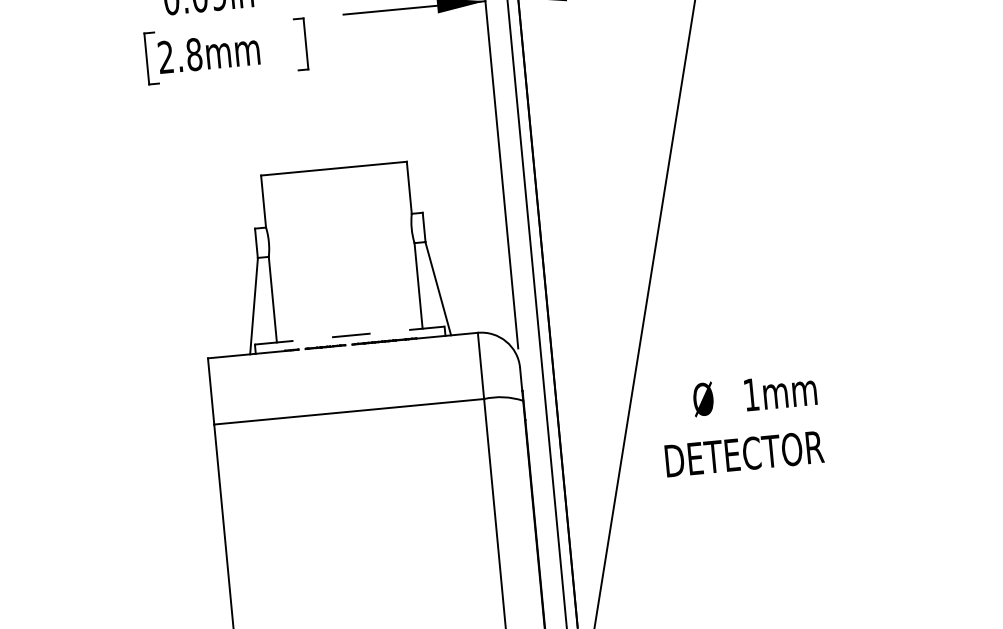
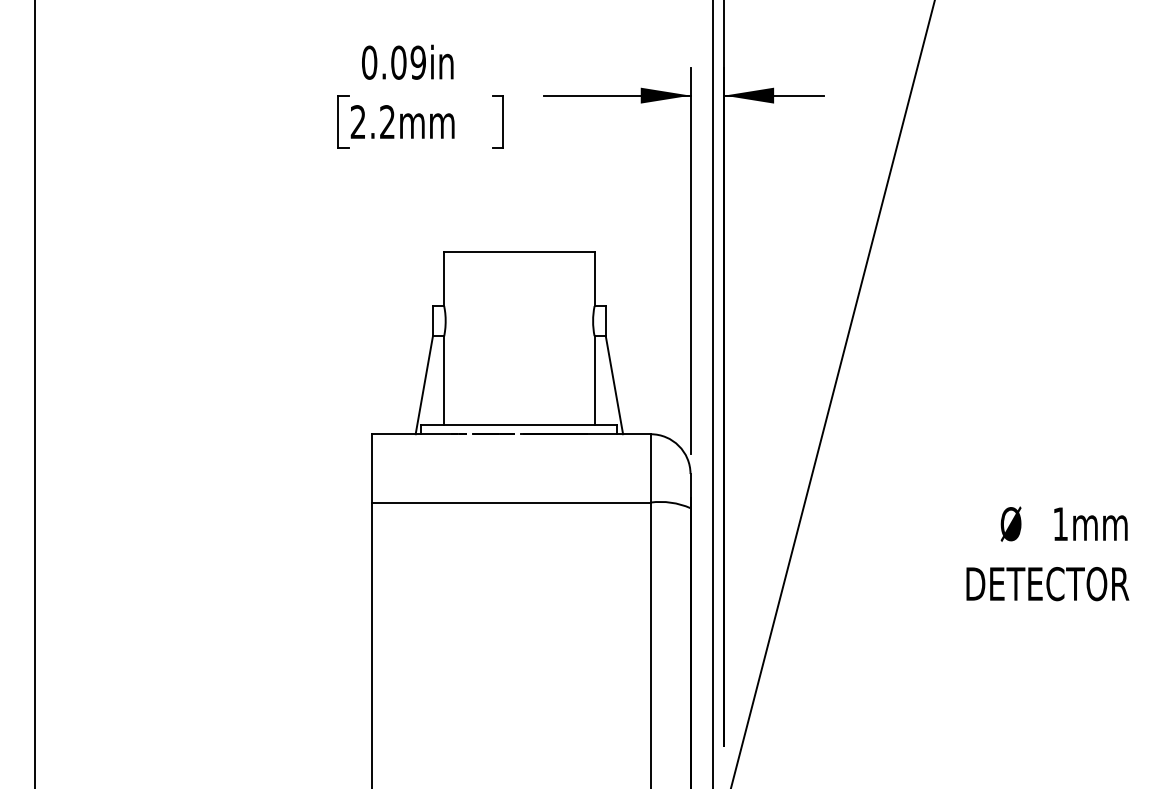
text: (194, 54) -> (387, 122), 2.8mm -> 2.2mm
line: (349, 335) -> (519, 424), dashed -> solid
text: (741, 424) -> (1047, 553), moved

